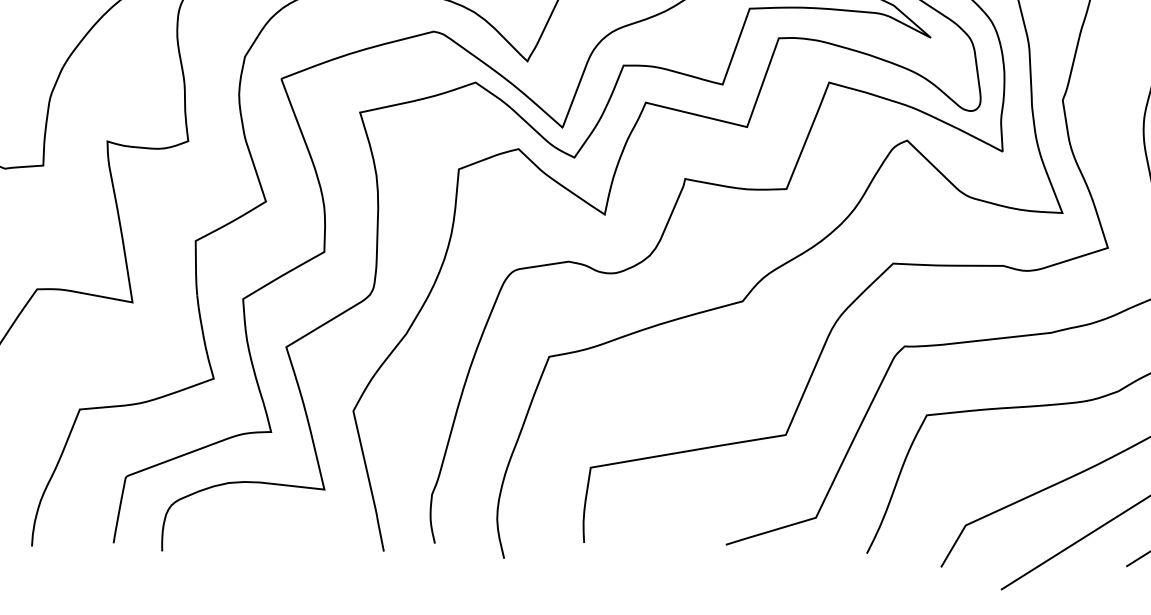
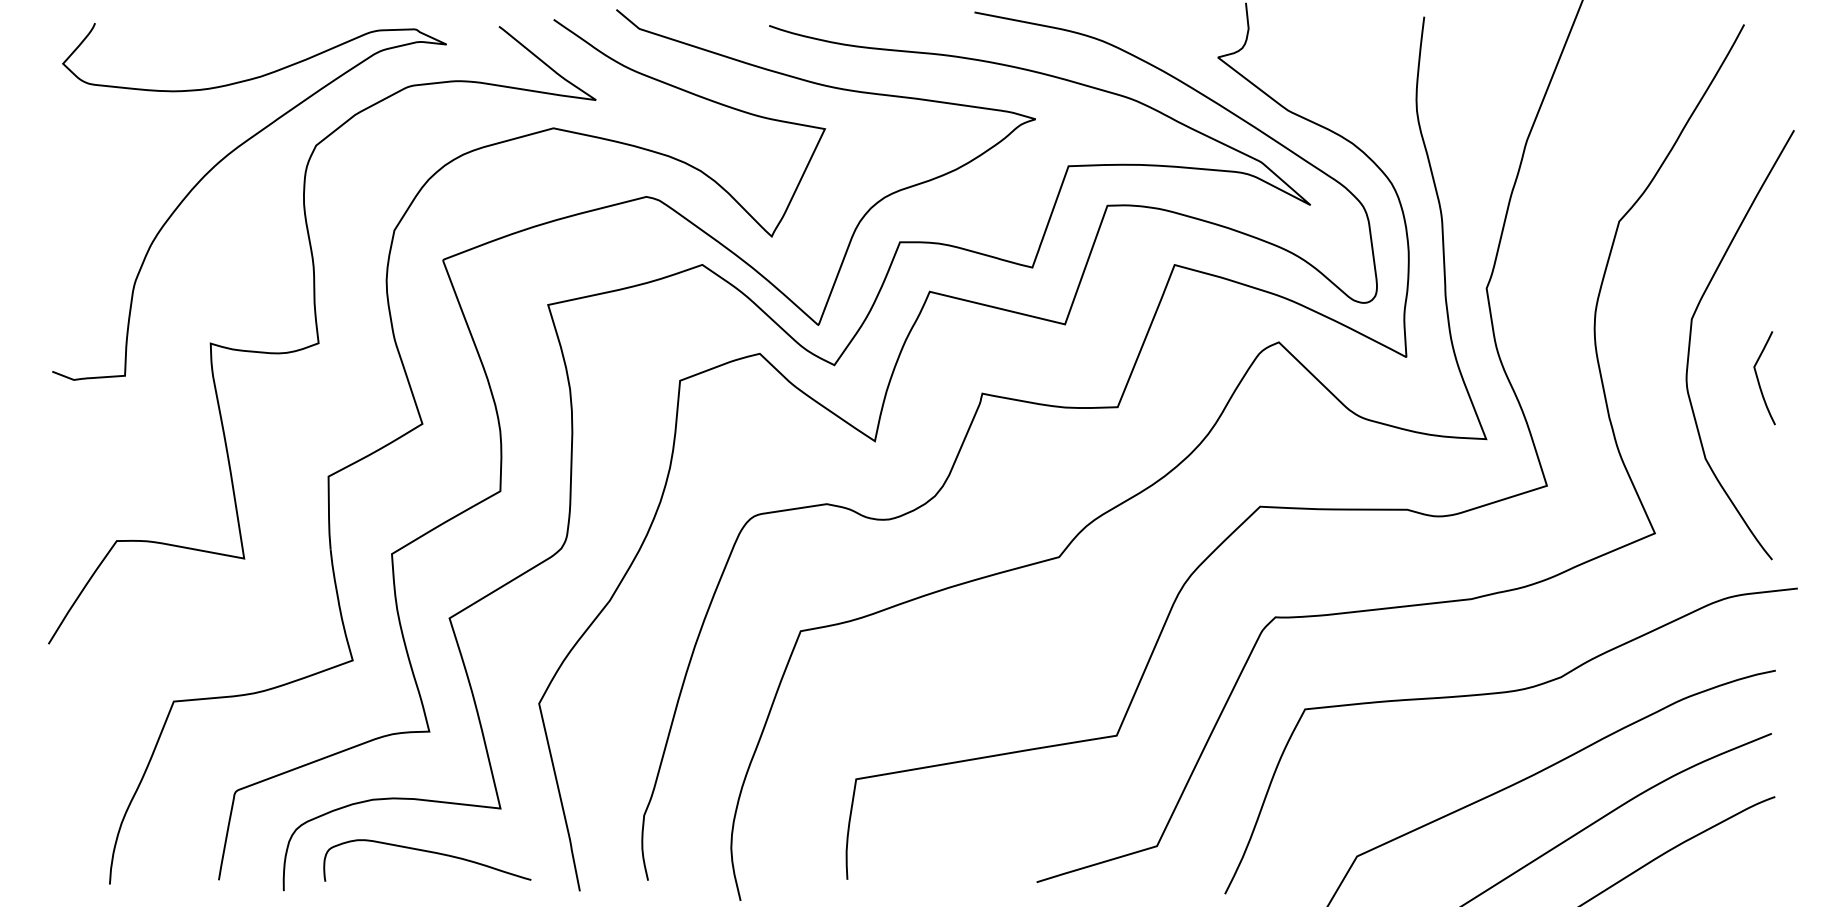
curve: (269, 522) -> (427, 852), added

